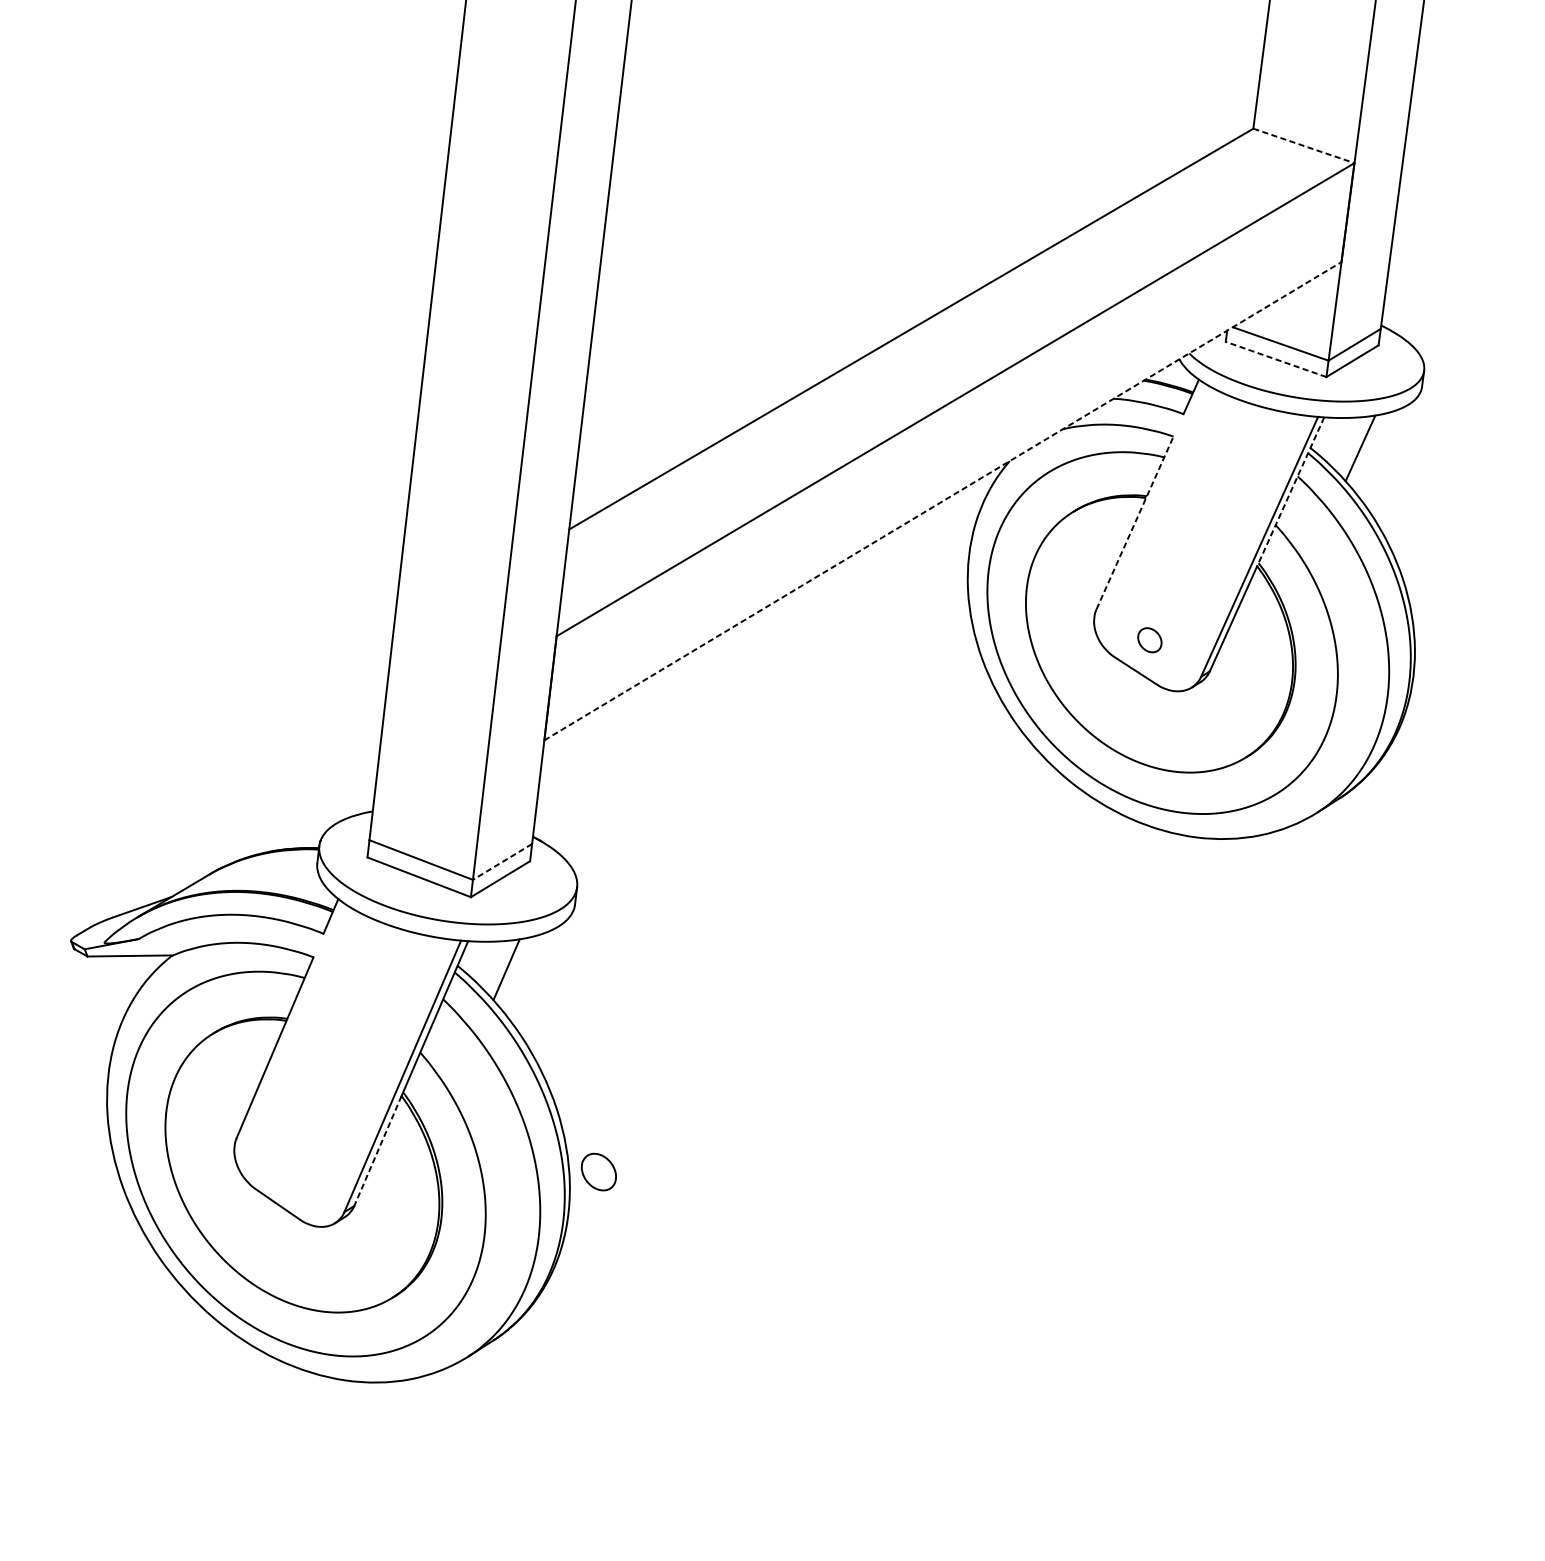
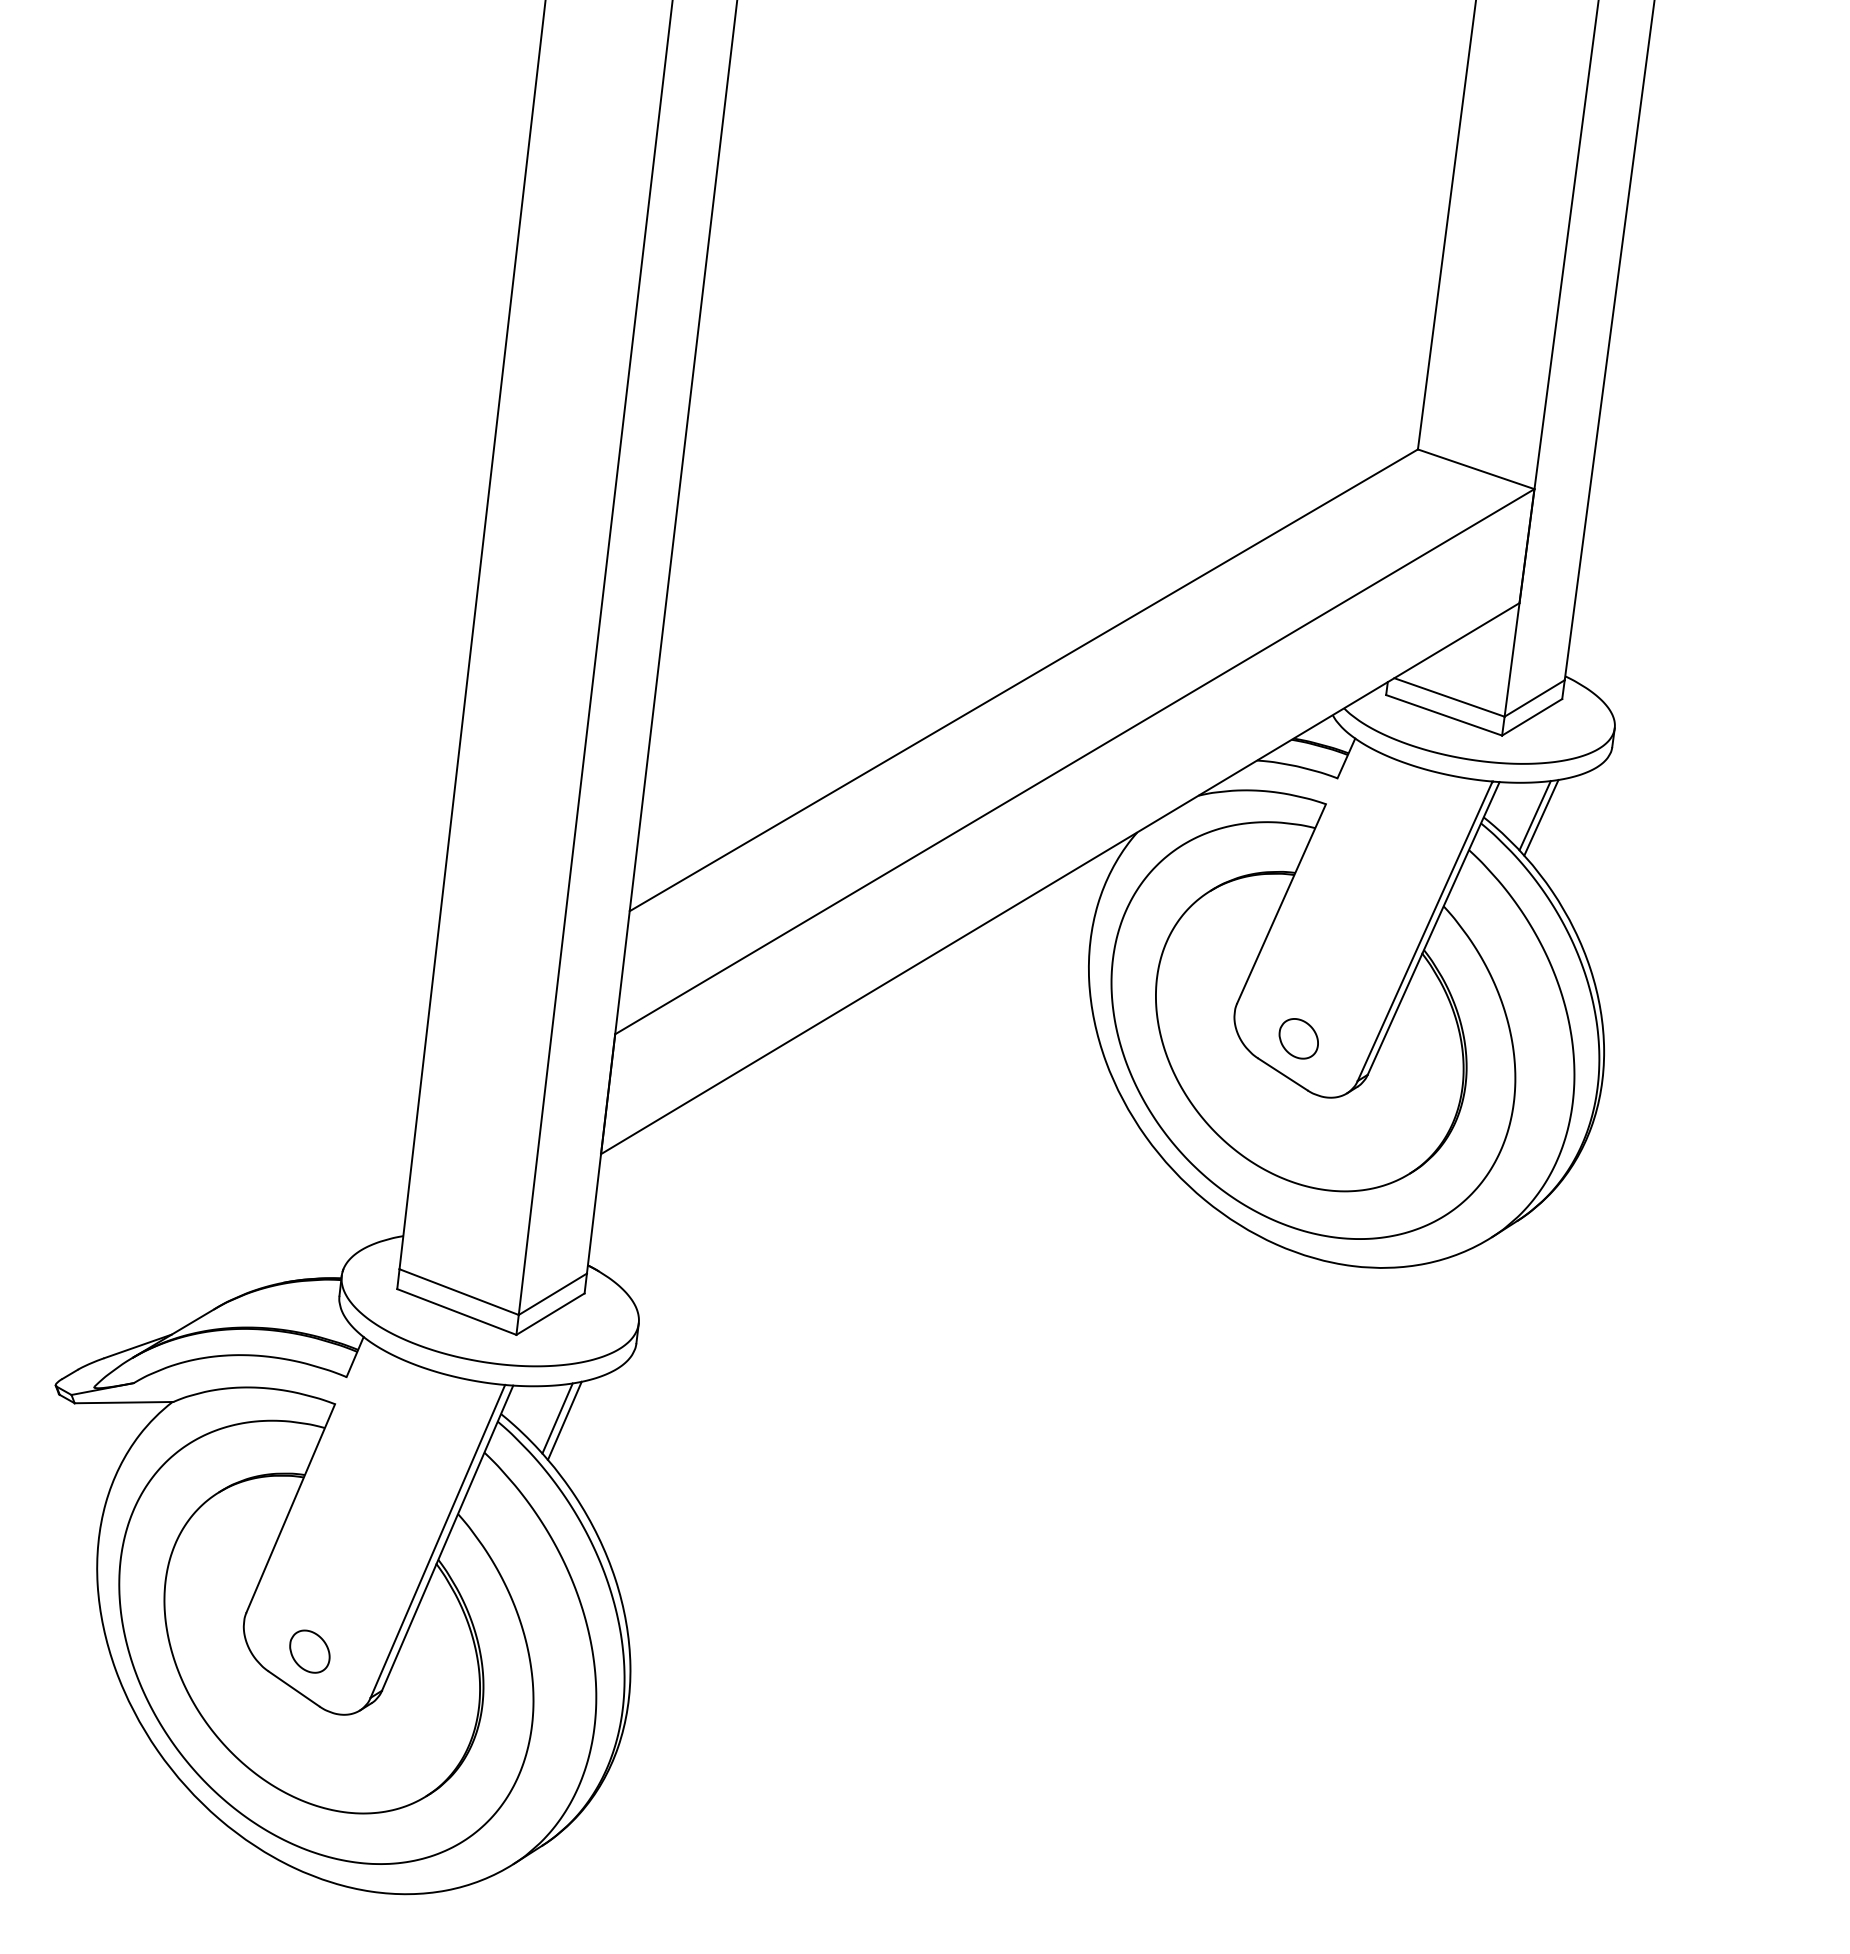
line: (1304, 146) -> (1476, 469), dashed -> solid
line: (1275, 359) -> (1443, 715), dashed -> solid
line: (1354, 446) -> (1534, 815), added
line: (1290, 492) -> (1460, 868), dashed -> solid
line: (943, 501) -> (1060, 878), dashed -> solid
line: (1134, 522) -> (1281, 903), dashed -> solid
part: (1149, 639) -> (1298, 1038), size x1.43
line: (502, 862) -> (552, 1294), dashed -> solid
line: (512, 971) -> (564, 1420), added
line: (378, 1151) -> (409, 1627), dashed -> solid
part: (598, 1171) -> (309, 1651), moved

